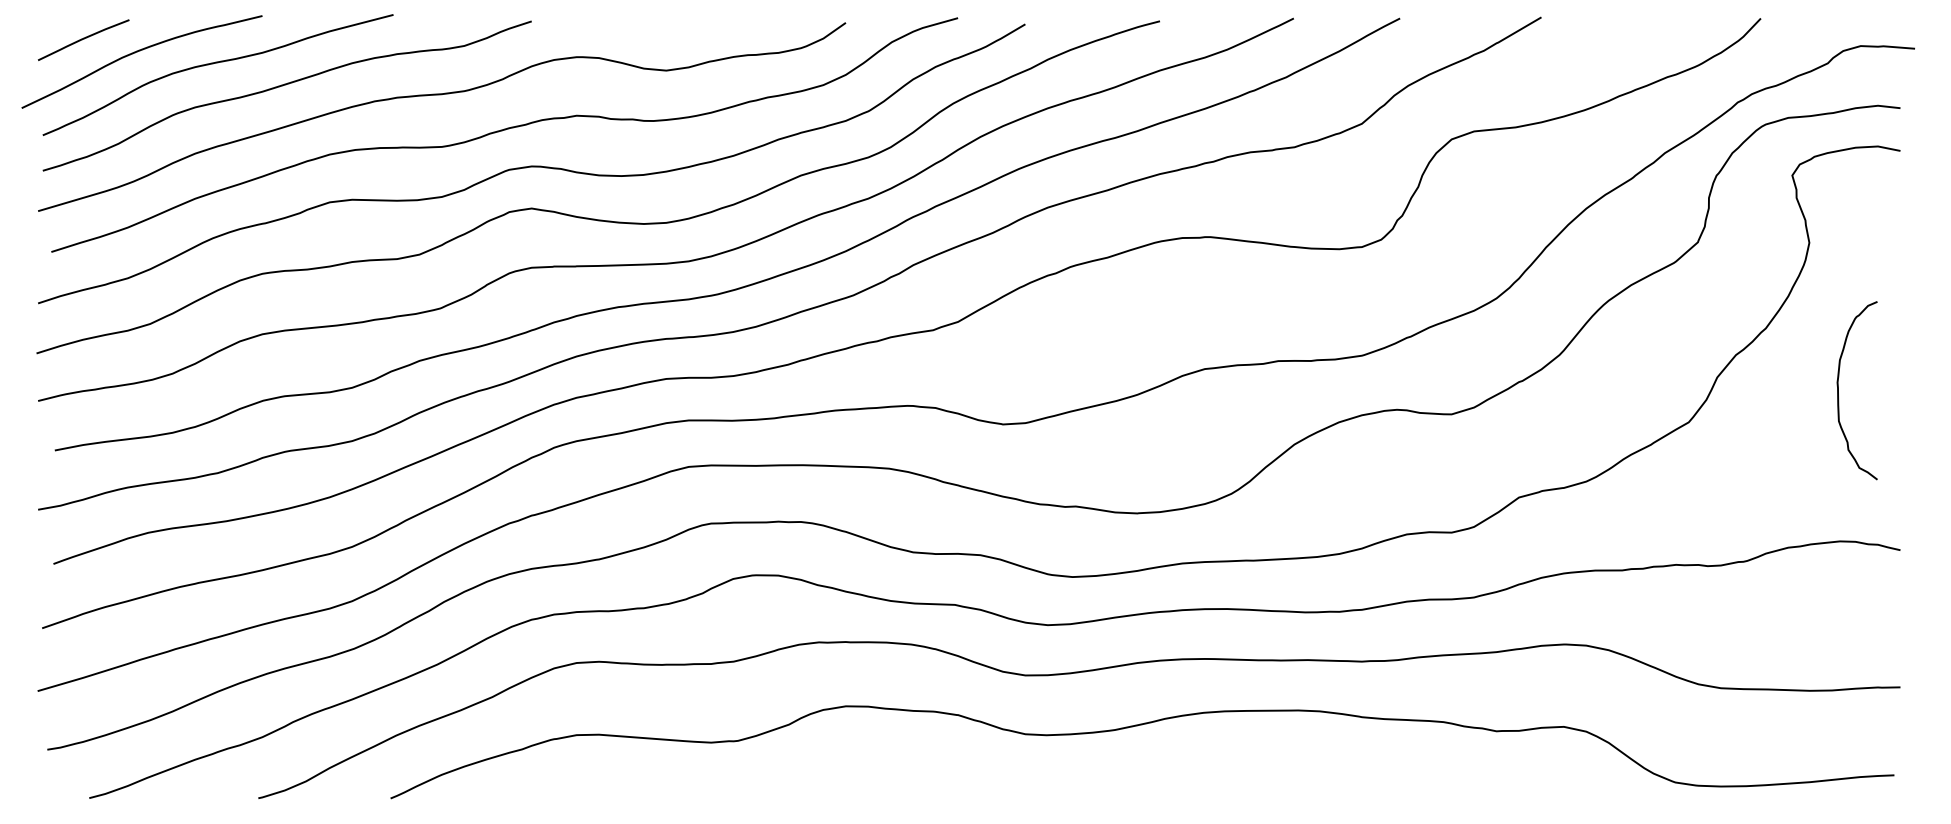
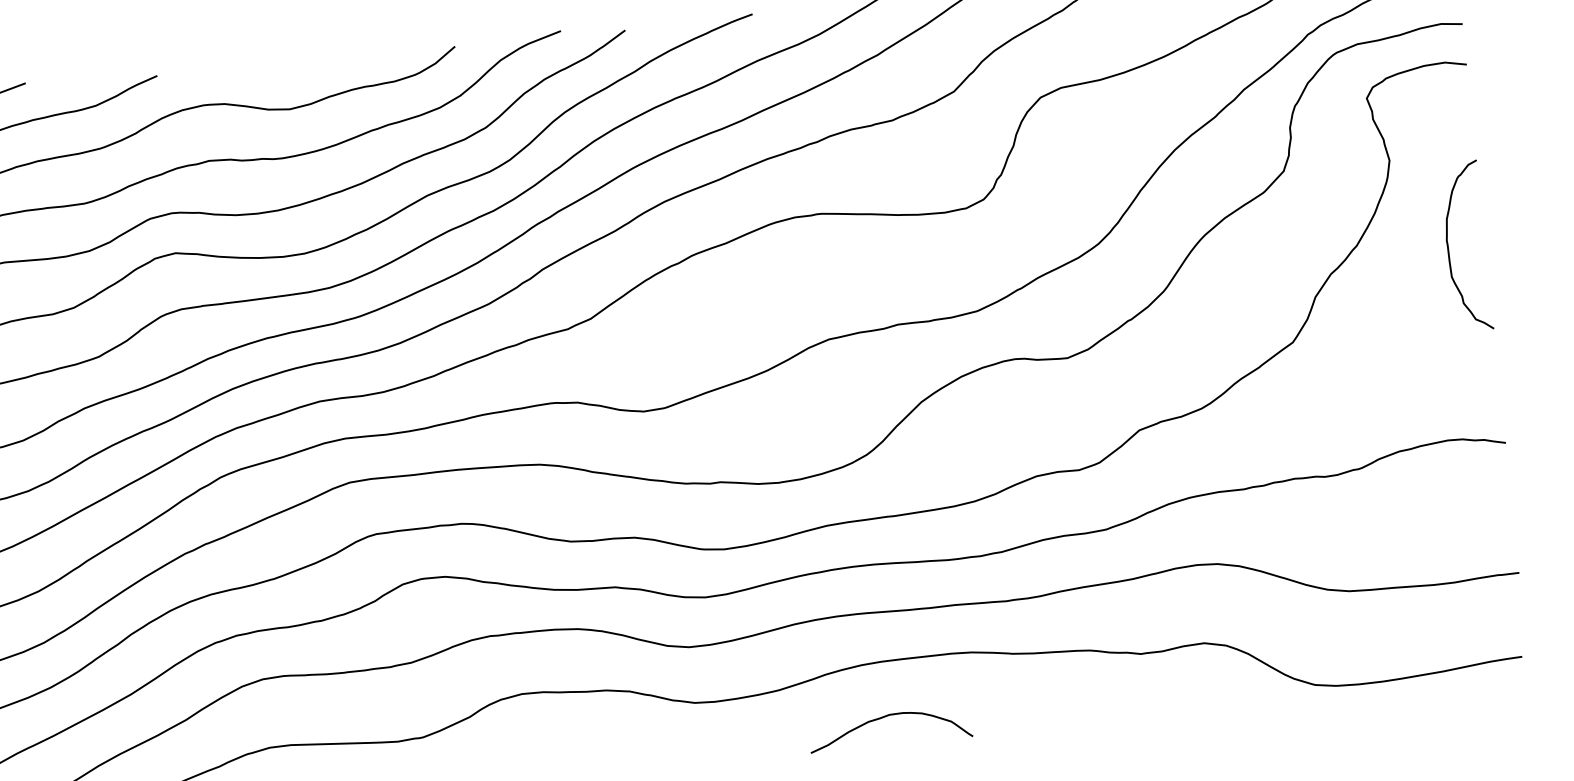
curve: (1838, 390) -> (1448, 248), moved
curve: (1221, 770) -> (884, 718), added

